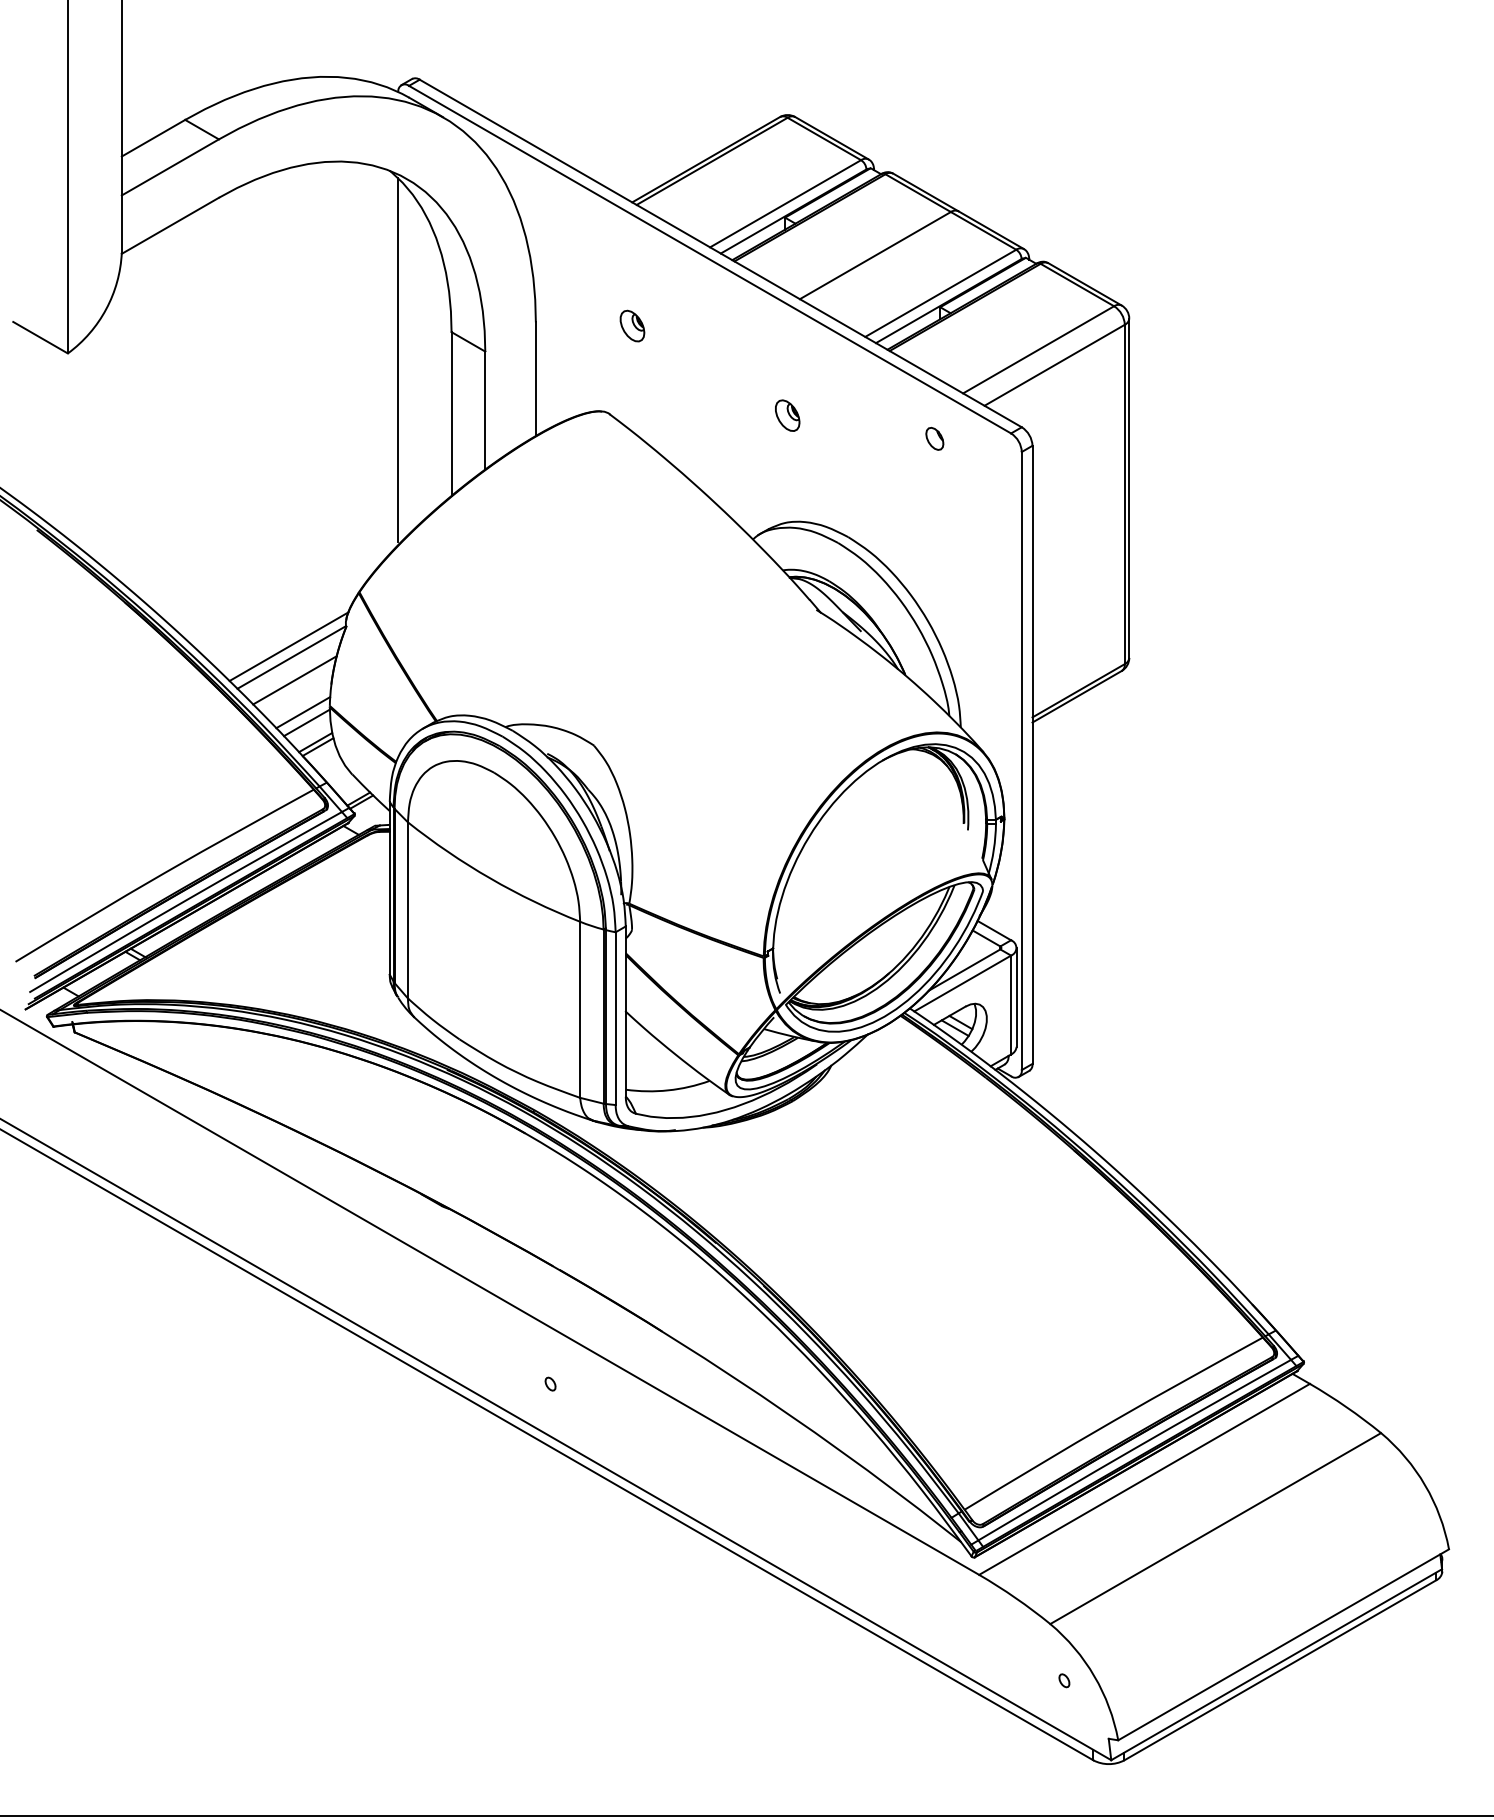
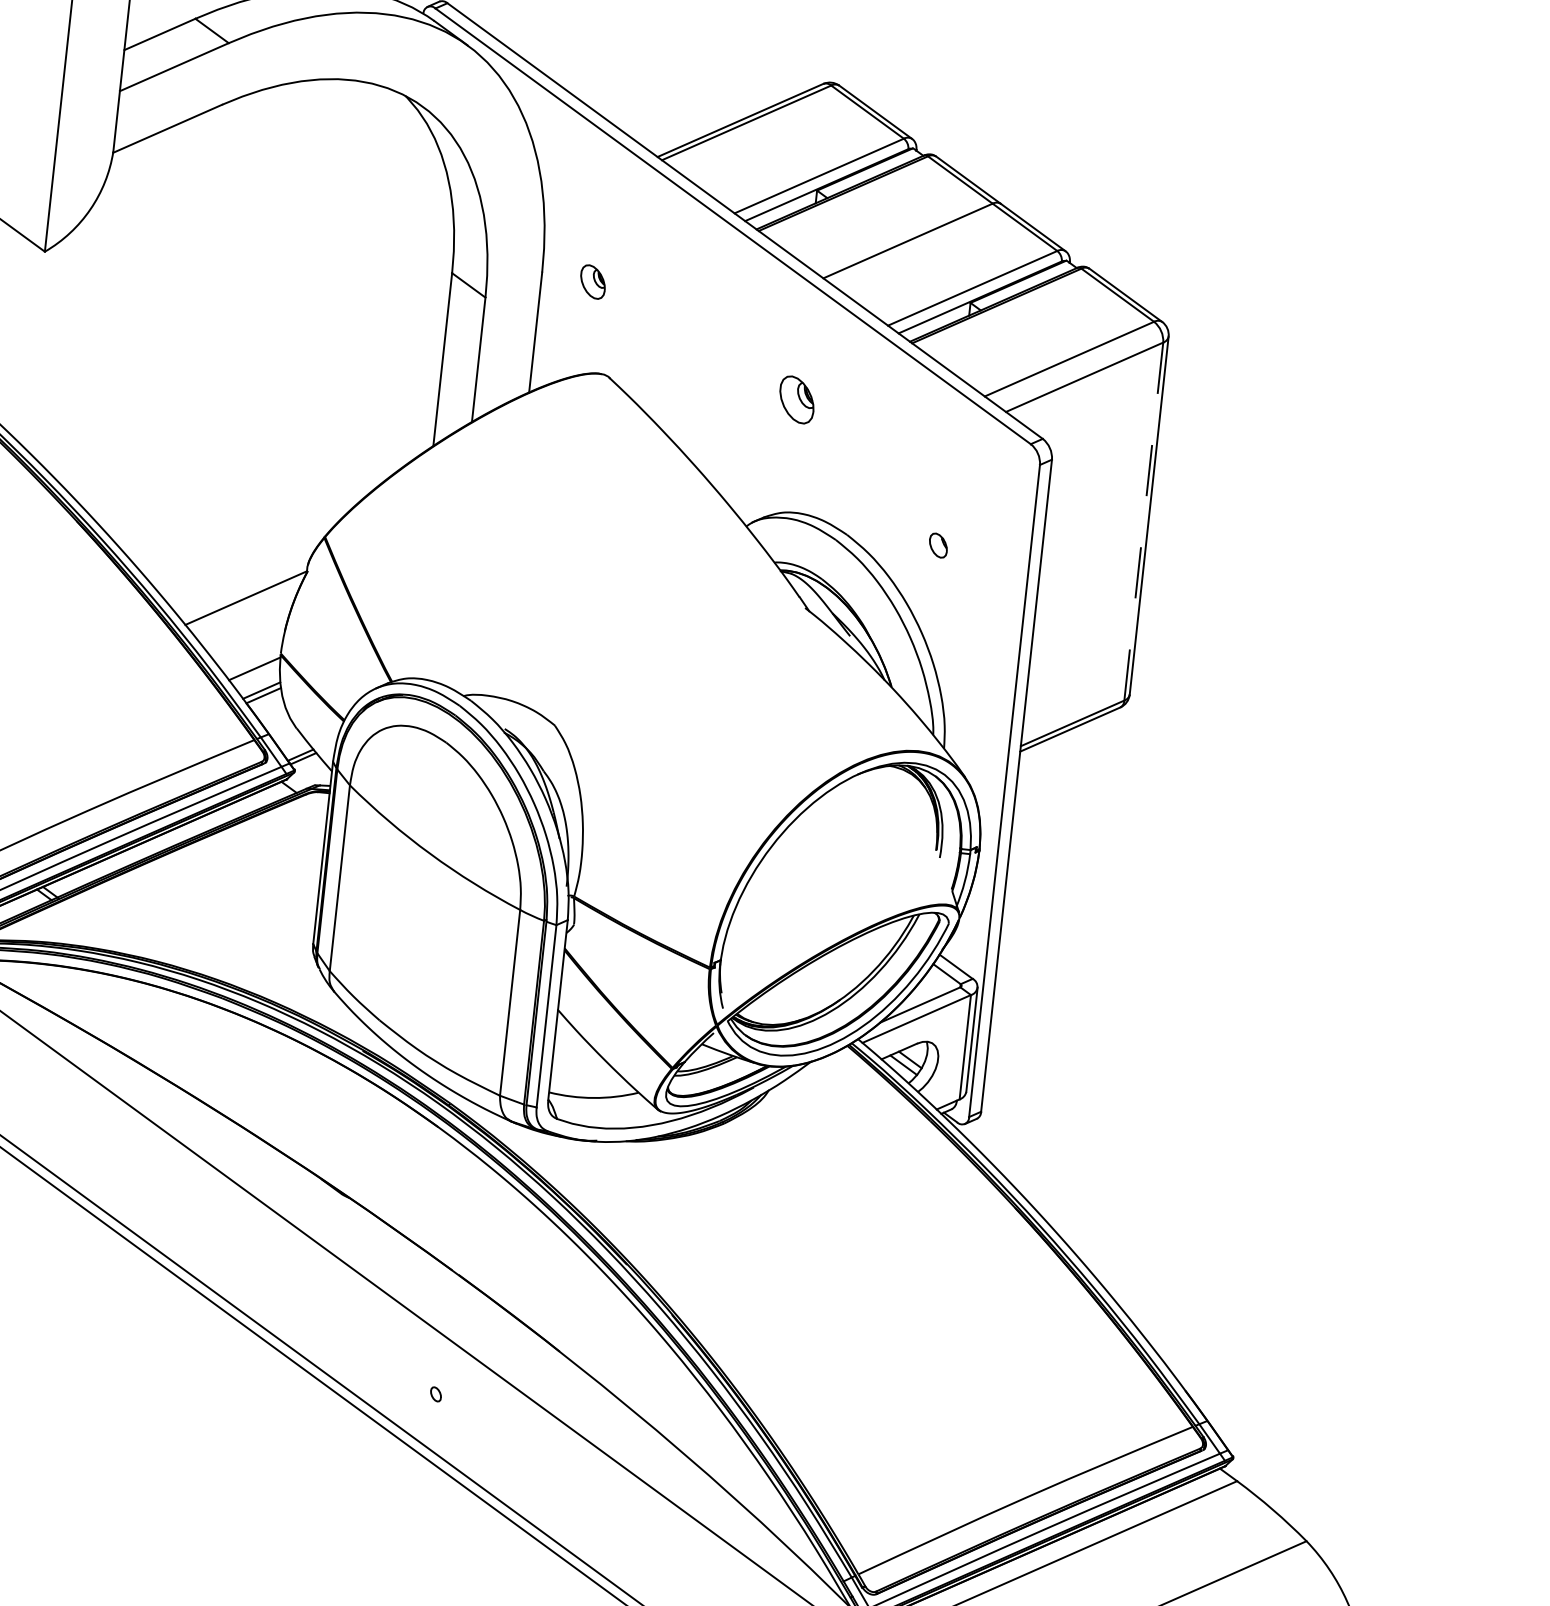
part: (632, 325) -> (593, 281), moved
line: (398, 359) -> (393, 295), removed
part: (787, 415) -> (796, 399), size x1.4
part: (934, 438) -> (938, 545), moved
line: (1124, 494) -> (1143, 521), solid -> dashed
line: (288, 646) -> (244, 586), removed
line: (294, 680) -> (246, 622), removed
line: (303, 712) -> (252, 657), removed

